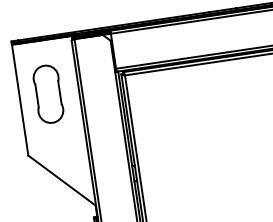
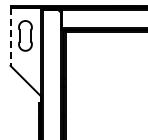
line: (20, 101) -> (10, 37), solid -> dashed

